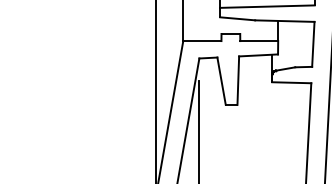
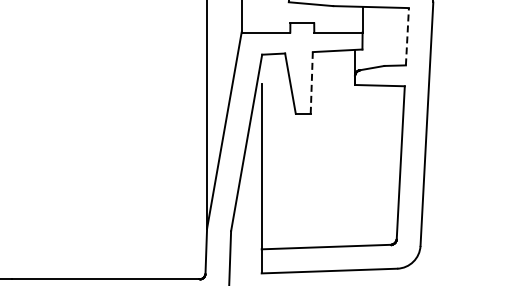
line: (313, 44) -> (407, 36), solid -> dashed
line: (238, 80) -> (311, 82), solid -> dashed

